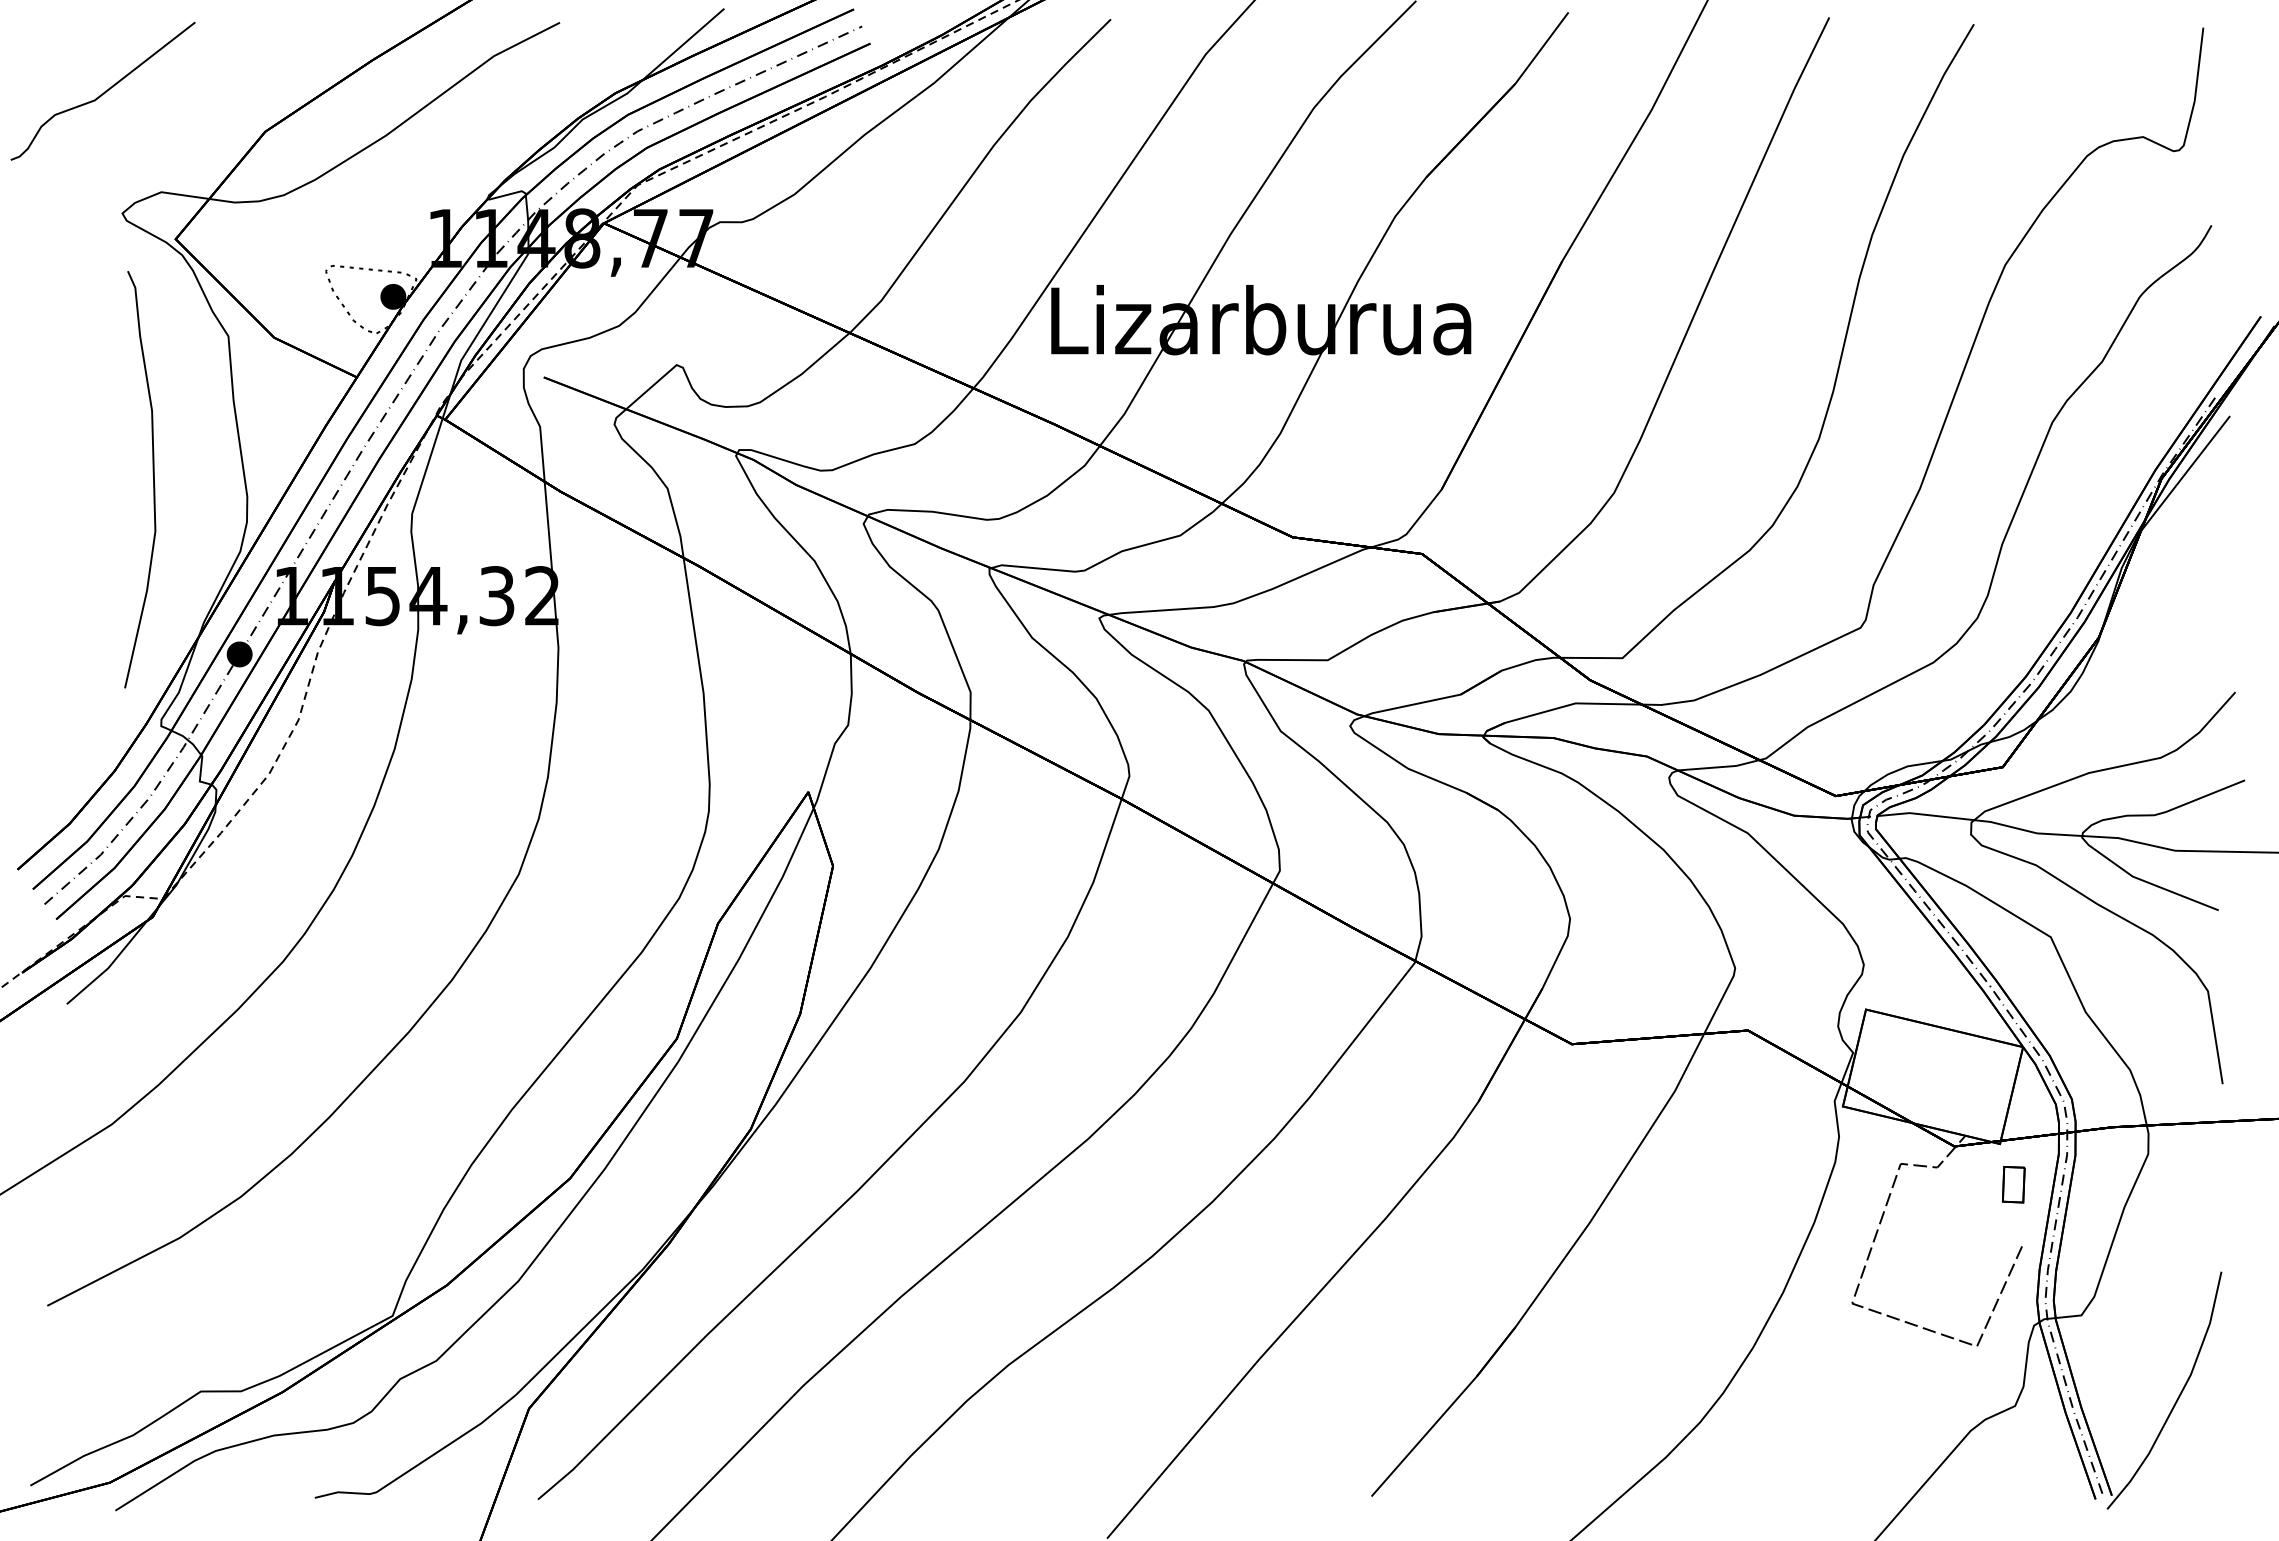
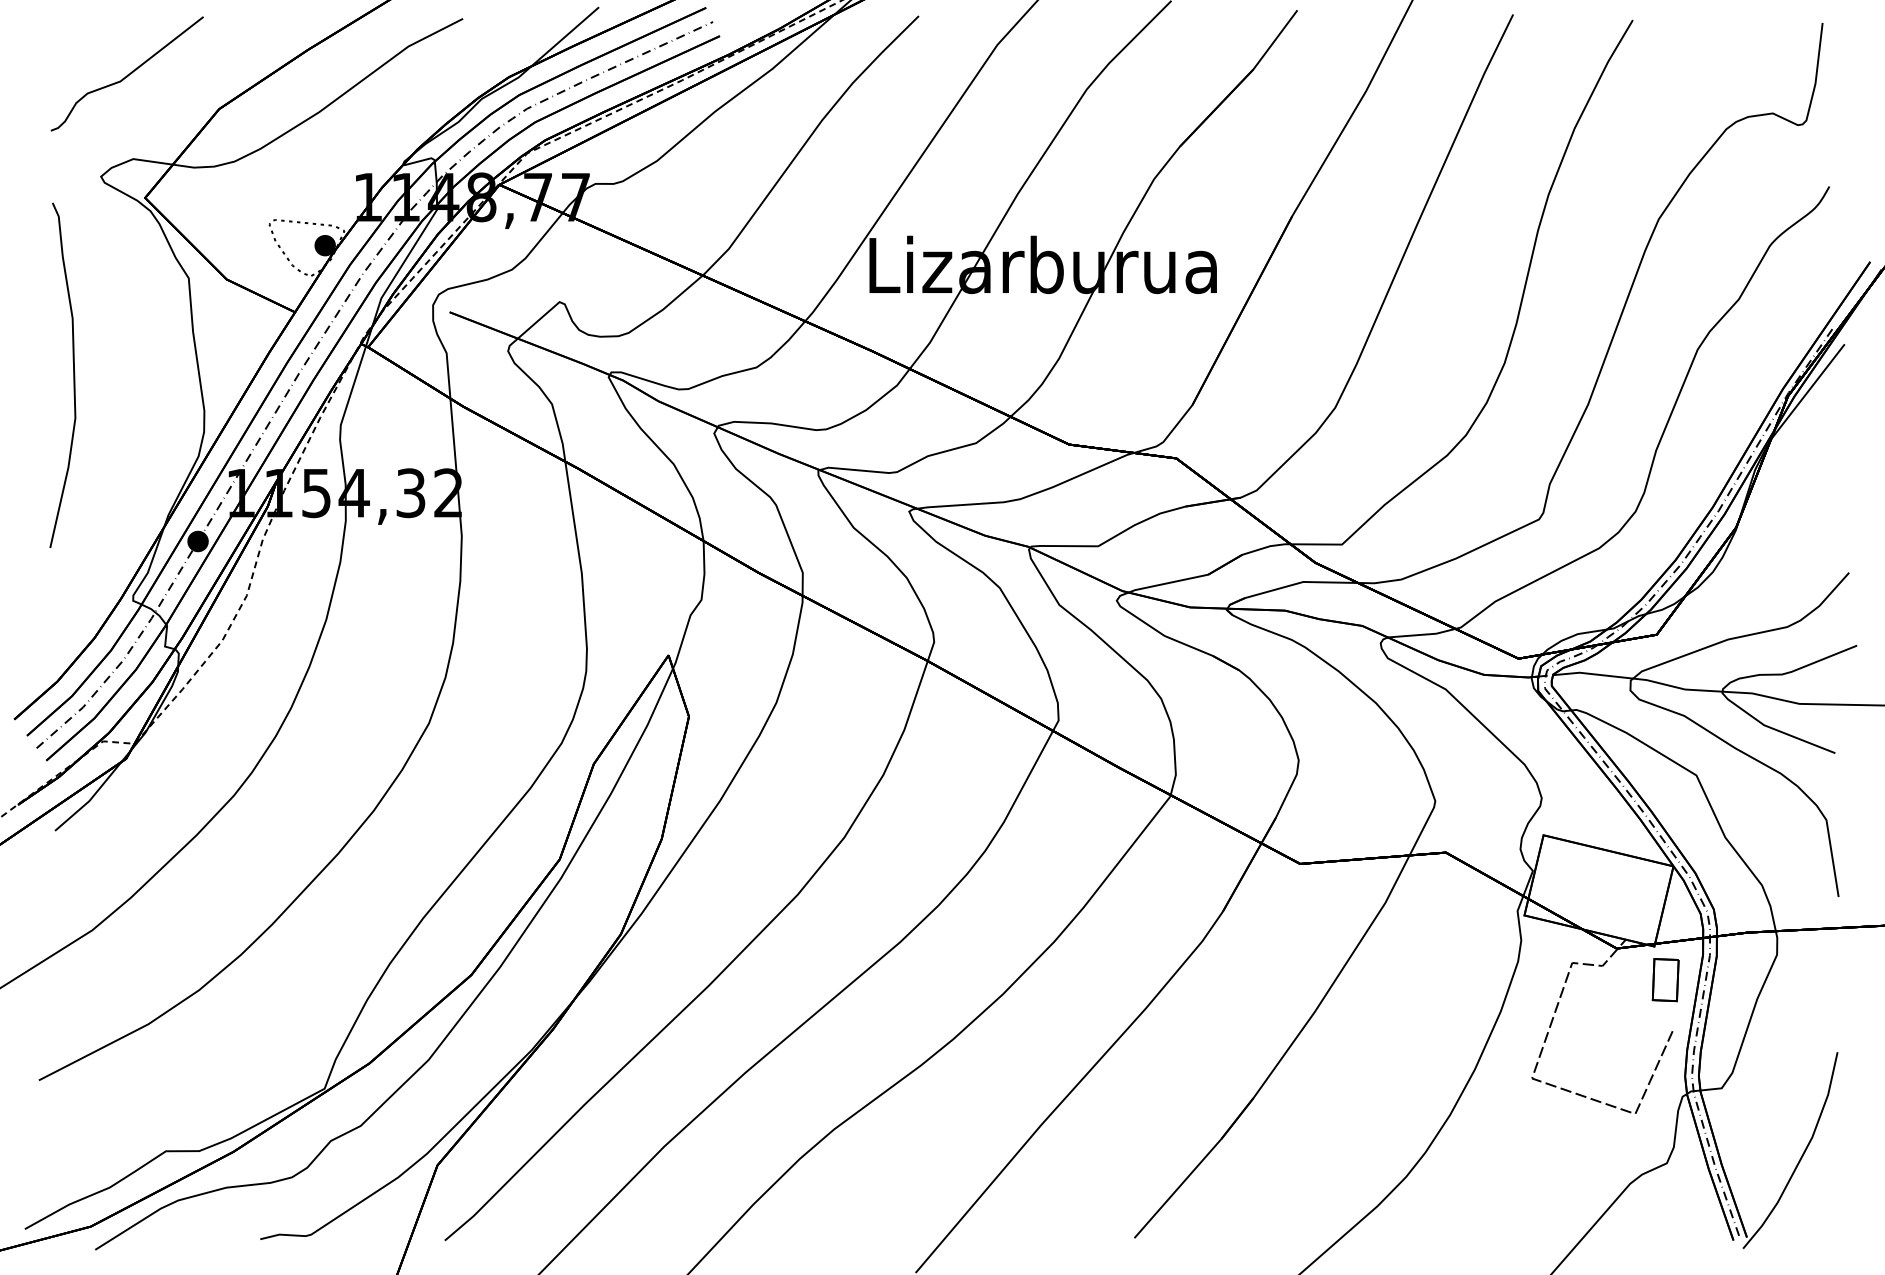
curve: (104, 91) -> (128, 74), moved
curve: (153, 479) -> (73, 375), moved
part: (2013, 1184) -> (1665, 980), size x1.43

